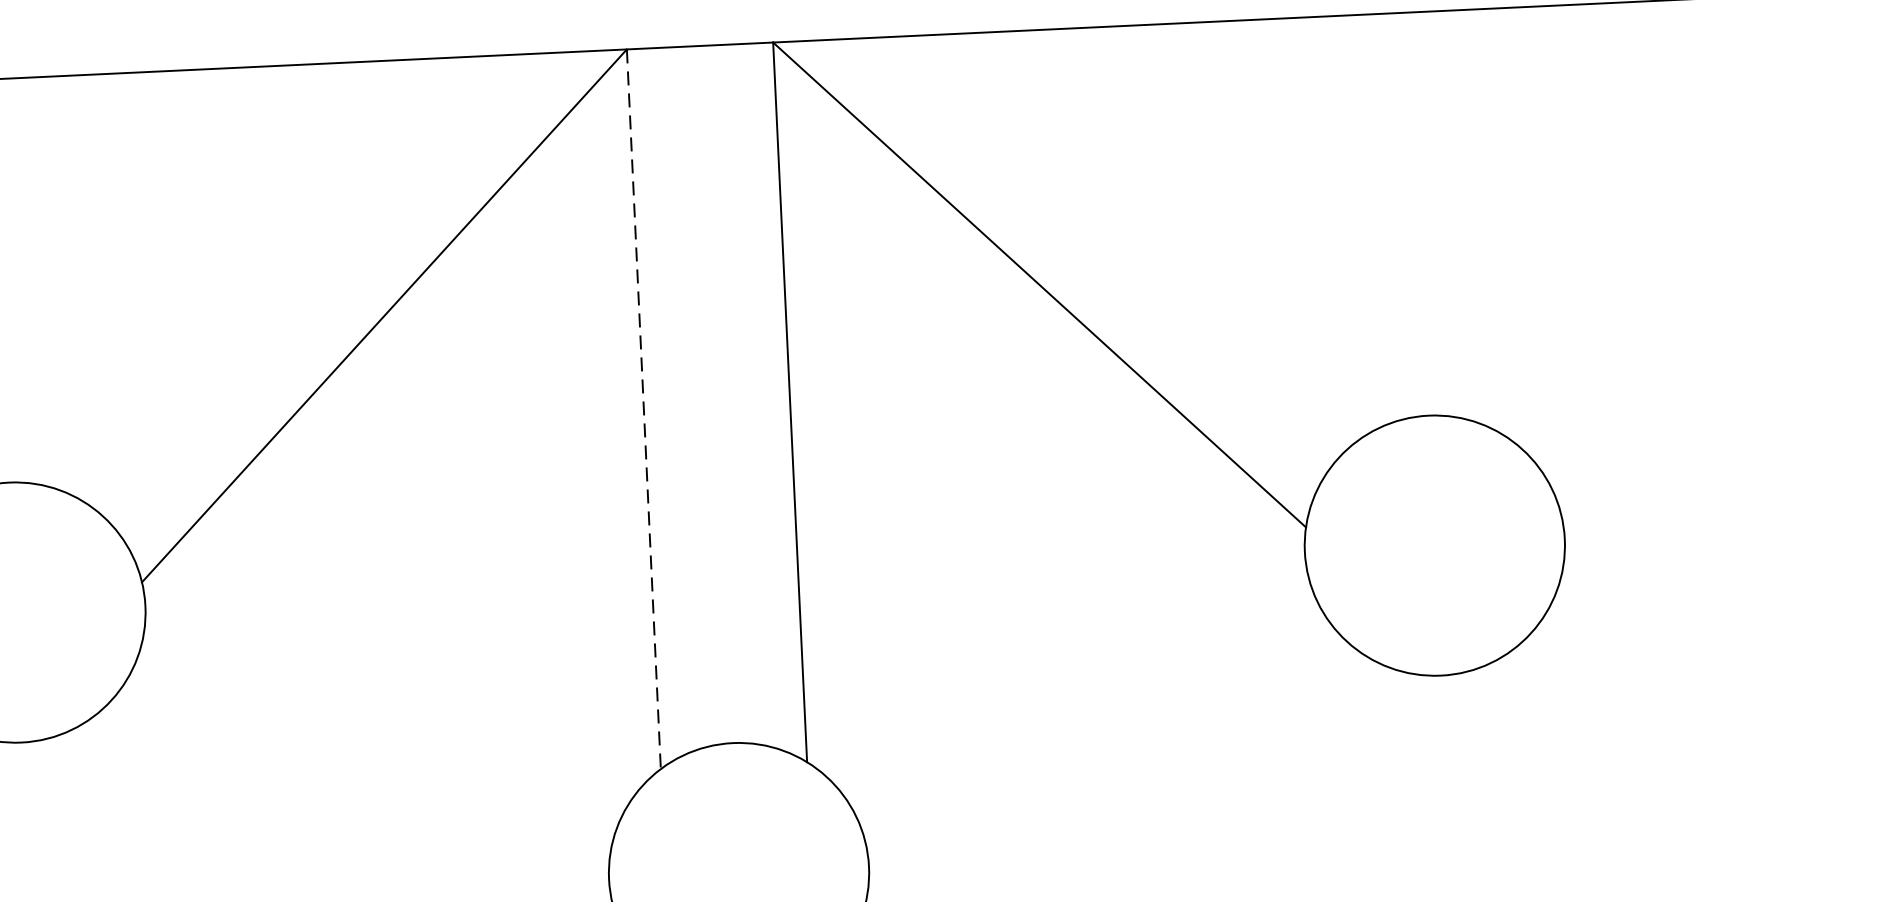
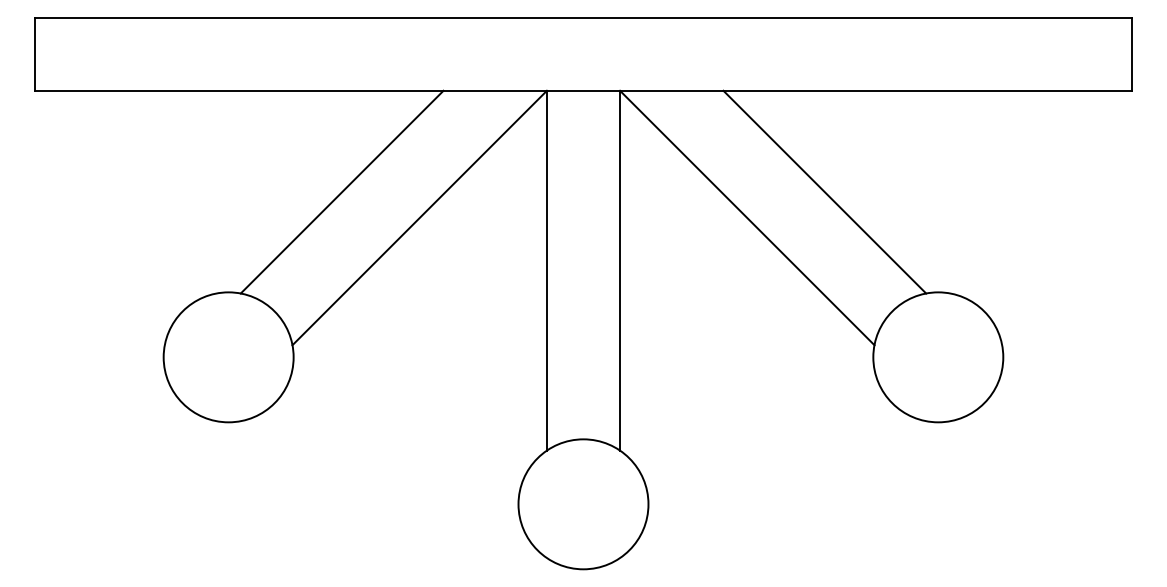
line: (1191, 224) -> (824, 191), added
line: (225, 270) -> (341, 191), added
line: (642, 408) -> (546, 270), dashed -> solid

